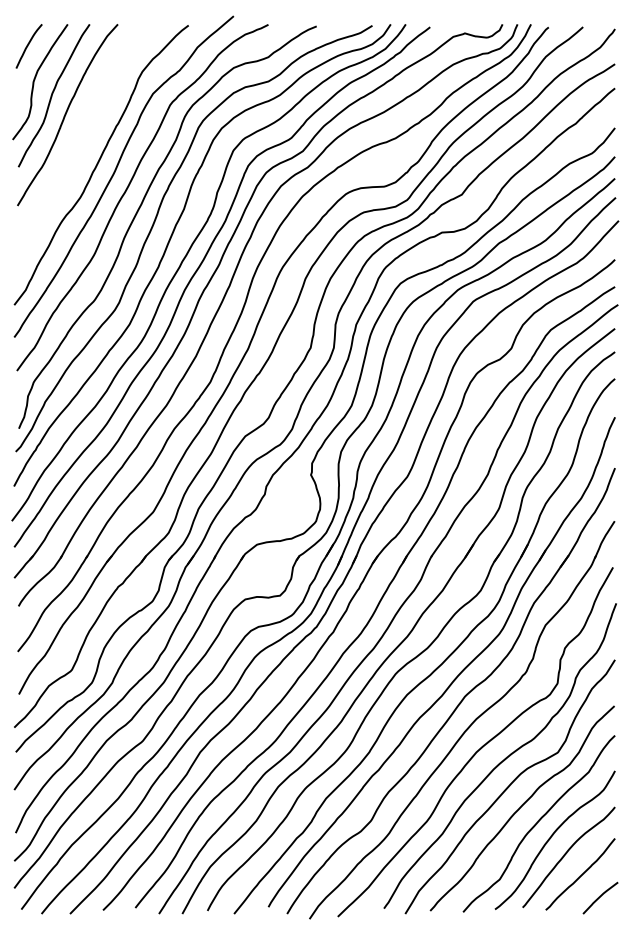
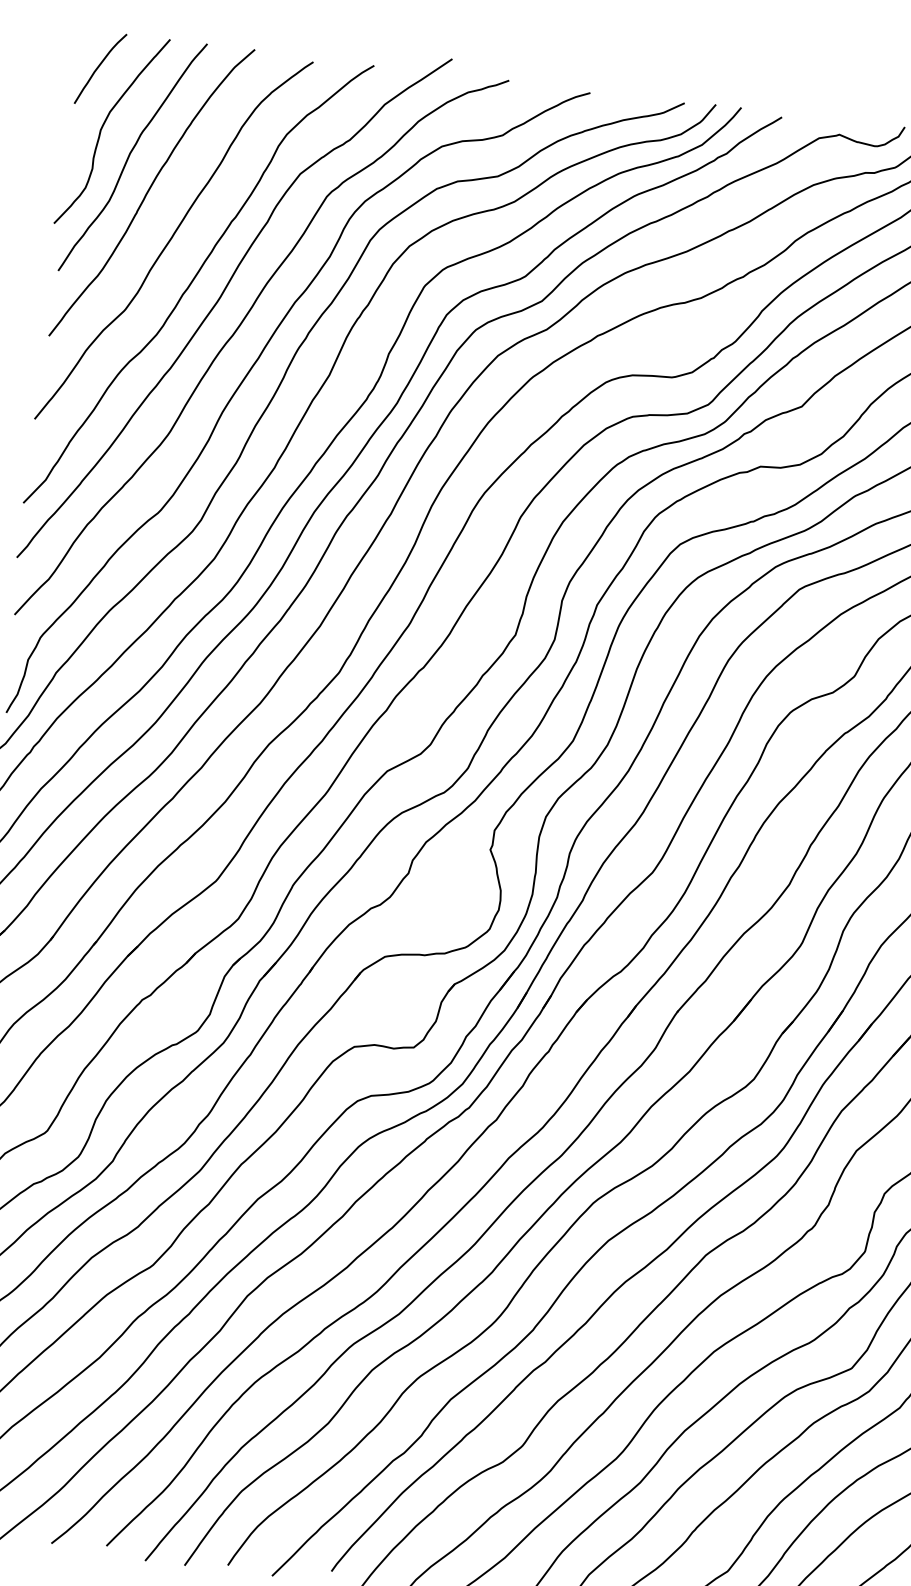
curve: (83, 140) -> (173, 238), added

